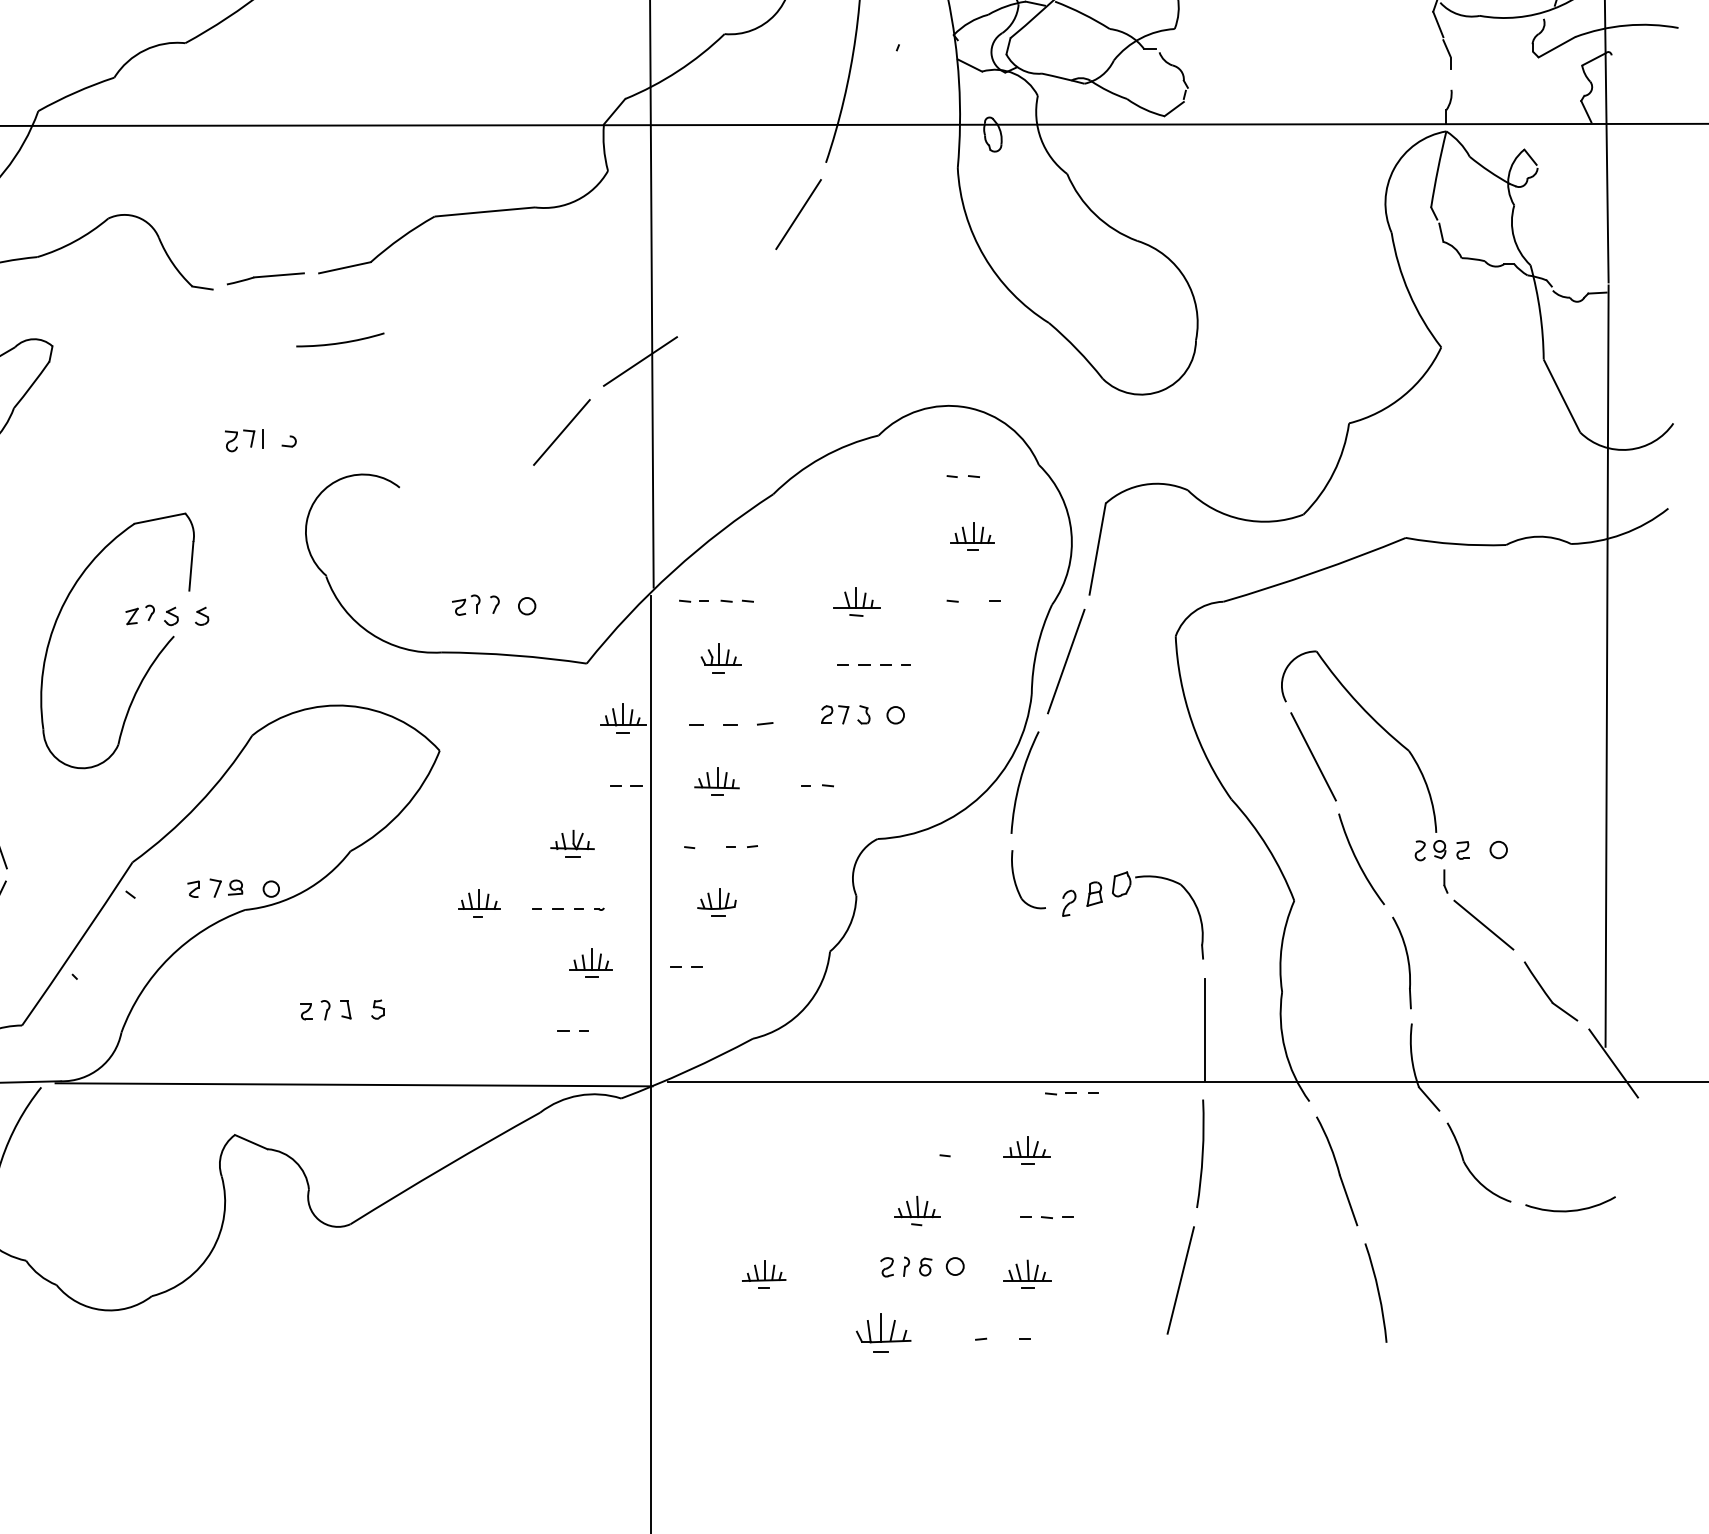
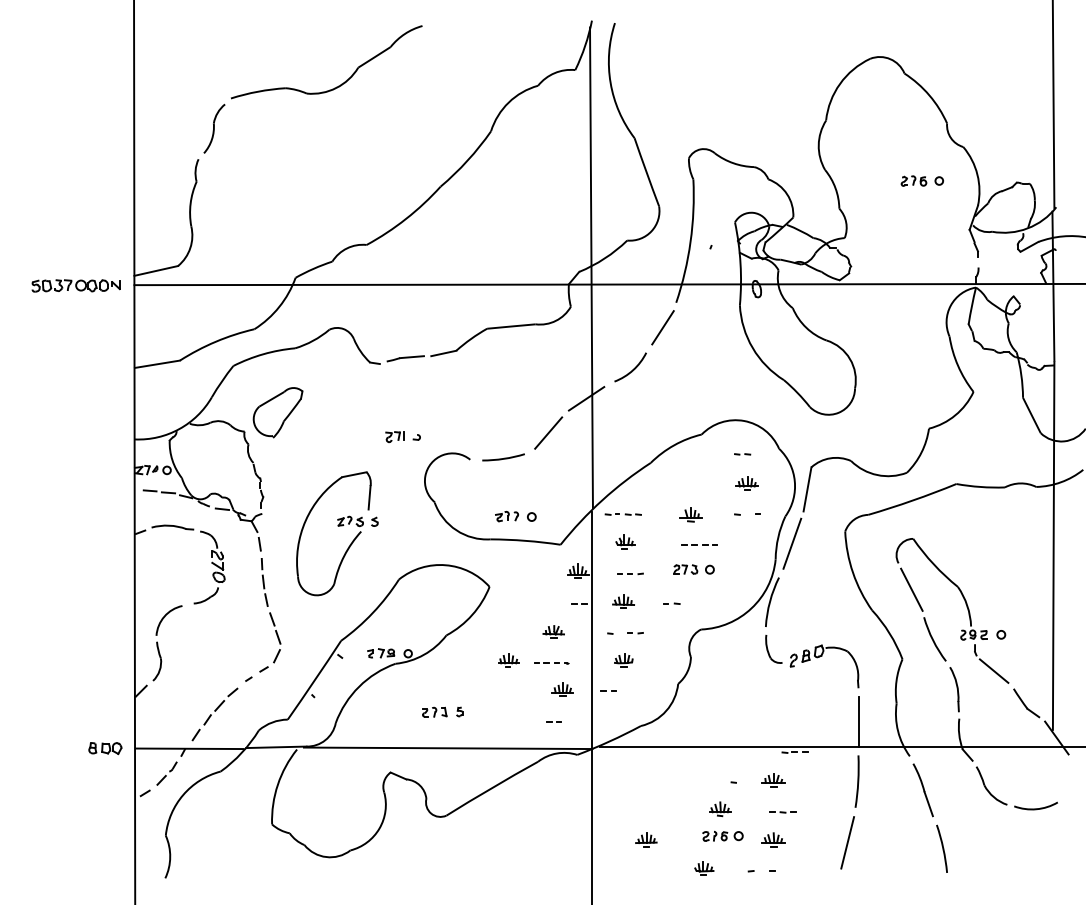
arc: (735, 300) -> (632, 369), added
arc: (342, 340) -> (504, 457), moved
part: (731, 723) -> (630, 573), size x0.62
part: (884, 1333) -> (704, 868), size x0.71

